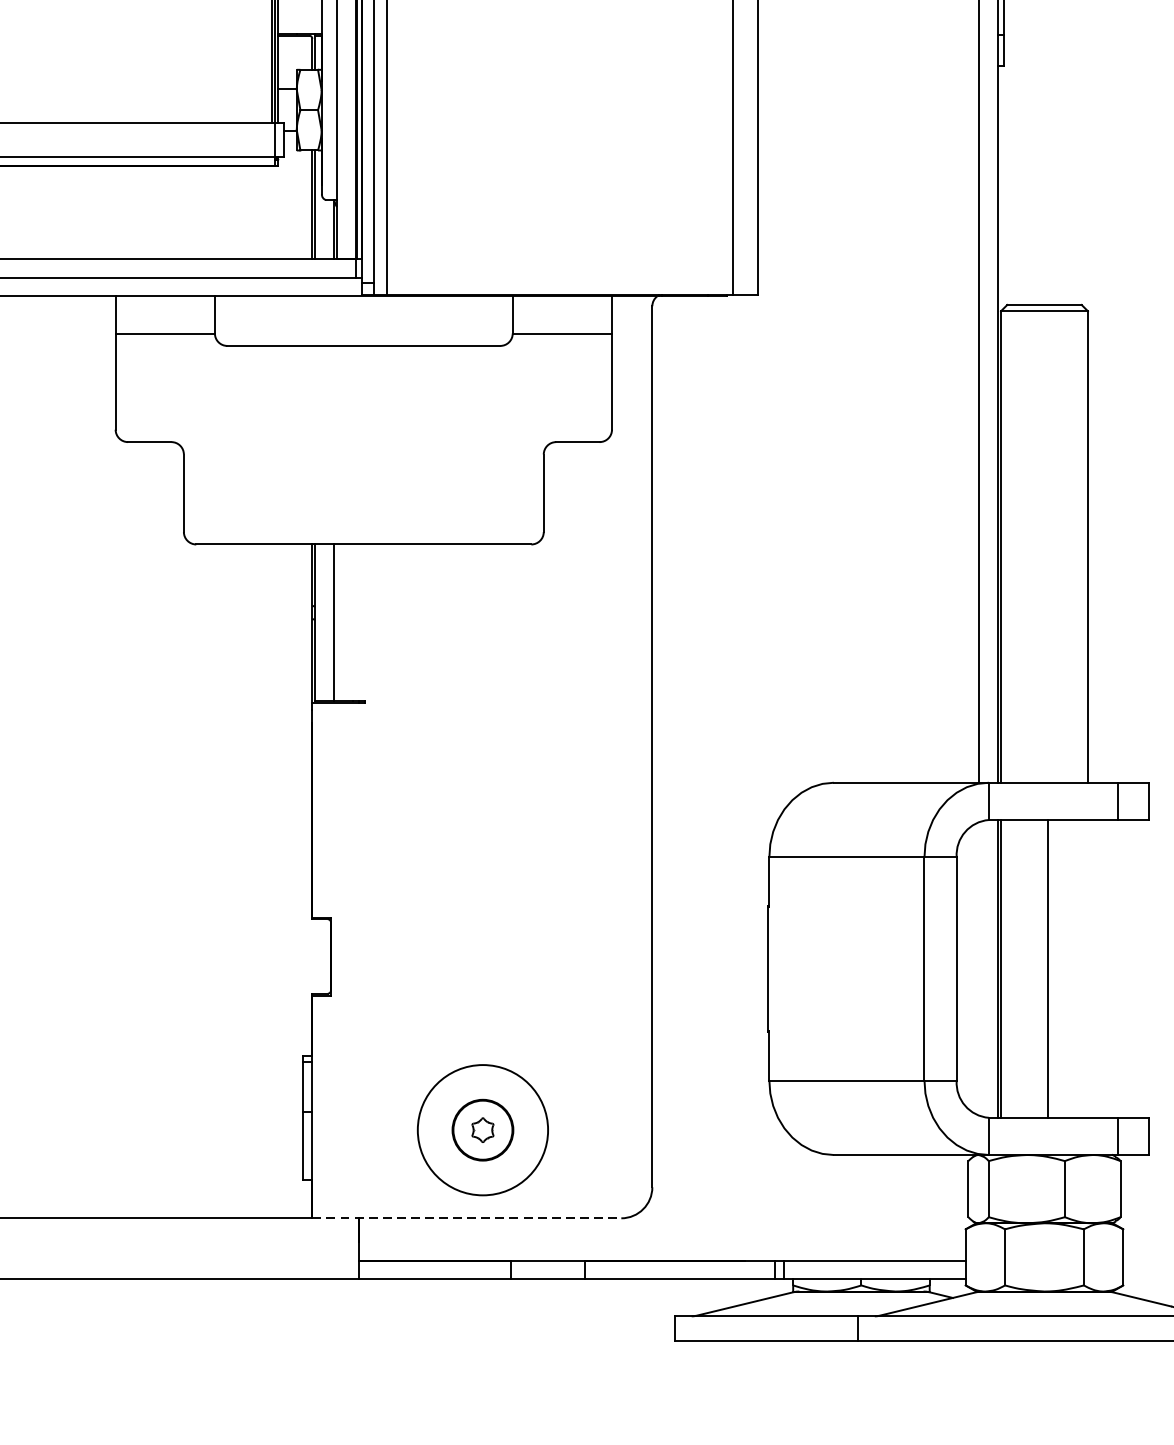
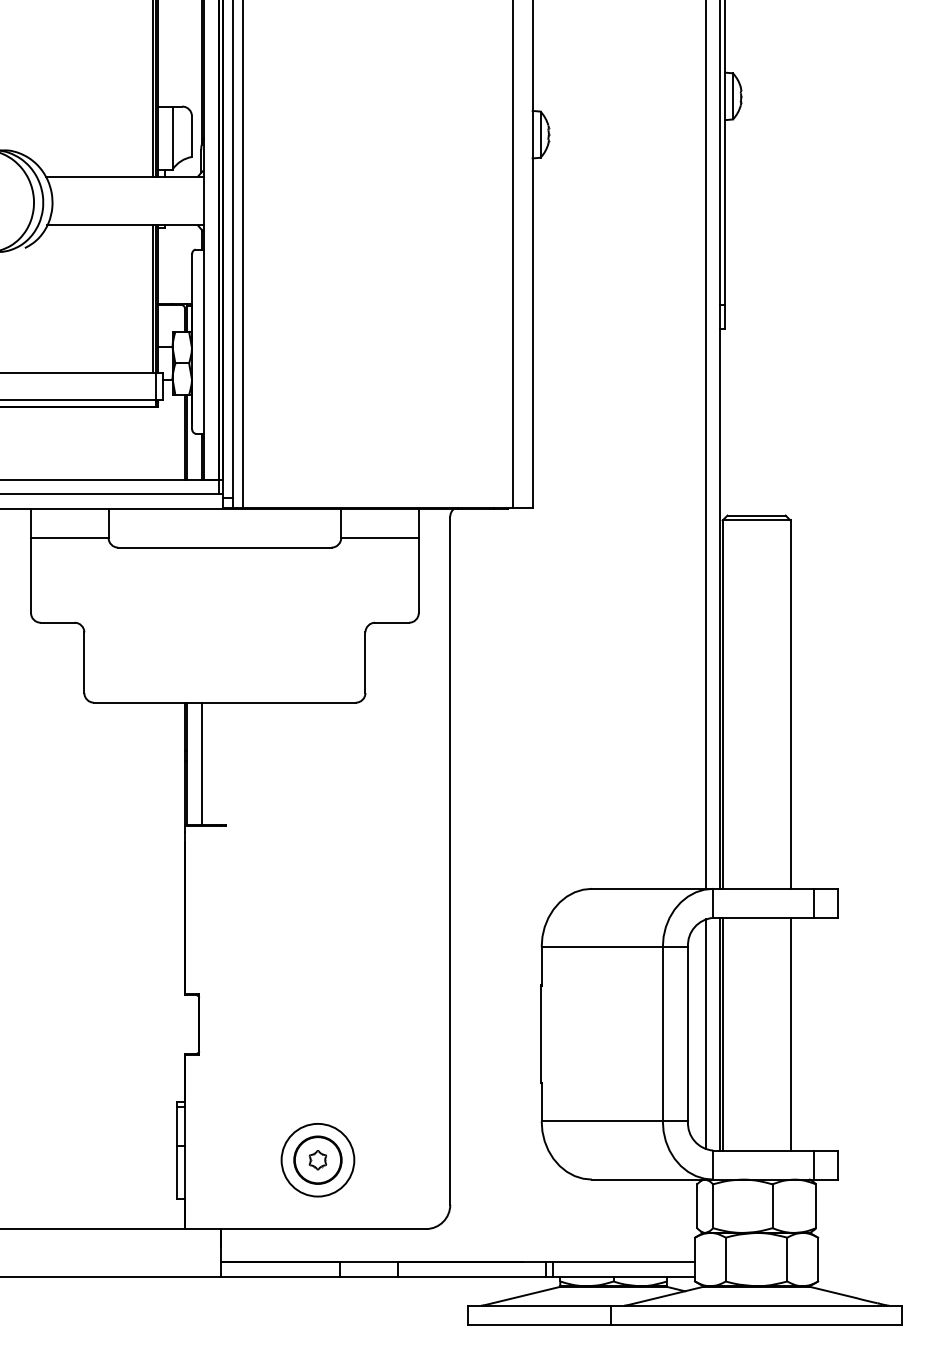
line: (1048, 967) -> (790, 1033), moved
line: (979, 969) -> (705, 1034), added
circle: (482, 1129) -> (317, 1159), size x0.71
line: (466, 1218) -> (305, 1229), dashed -> solid

